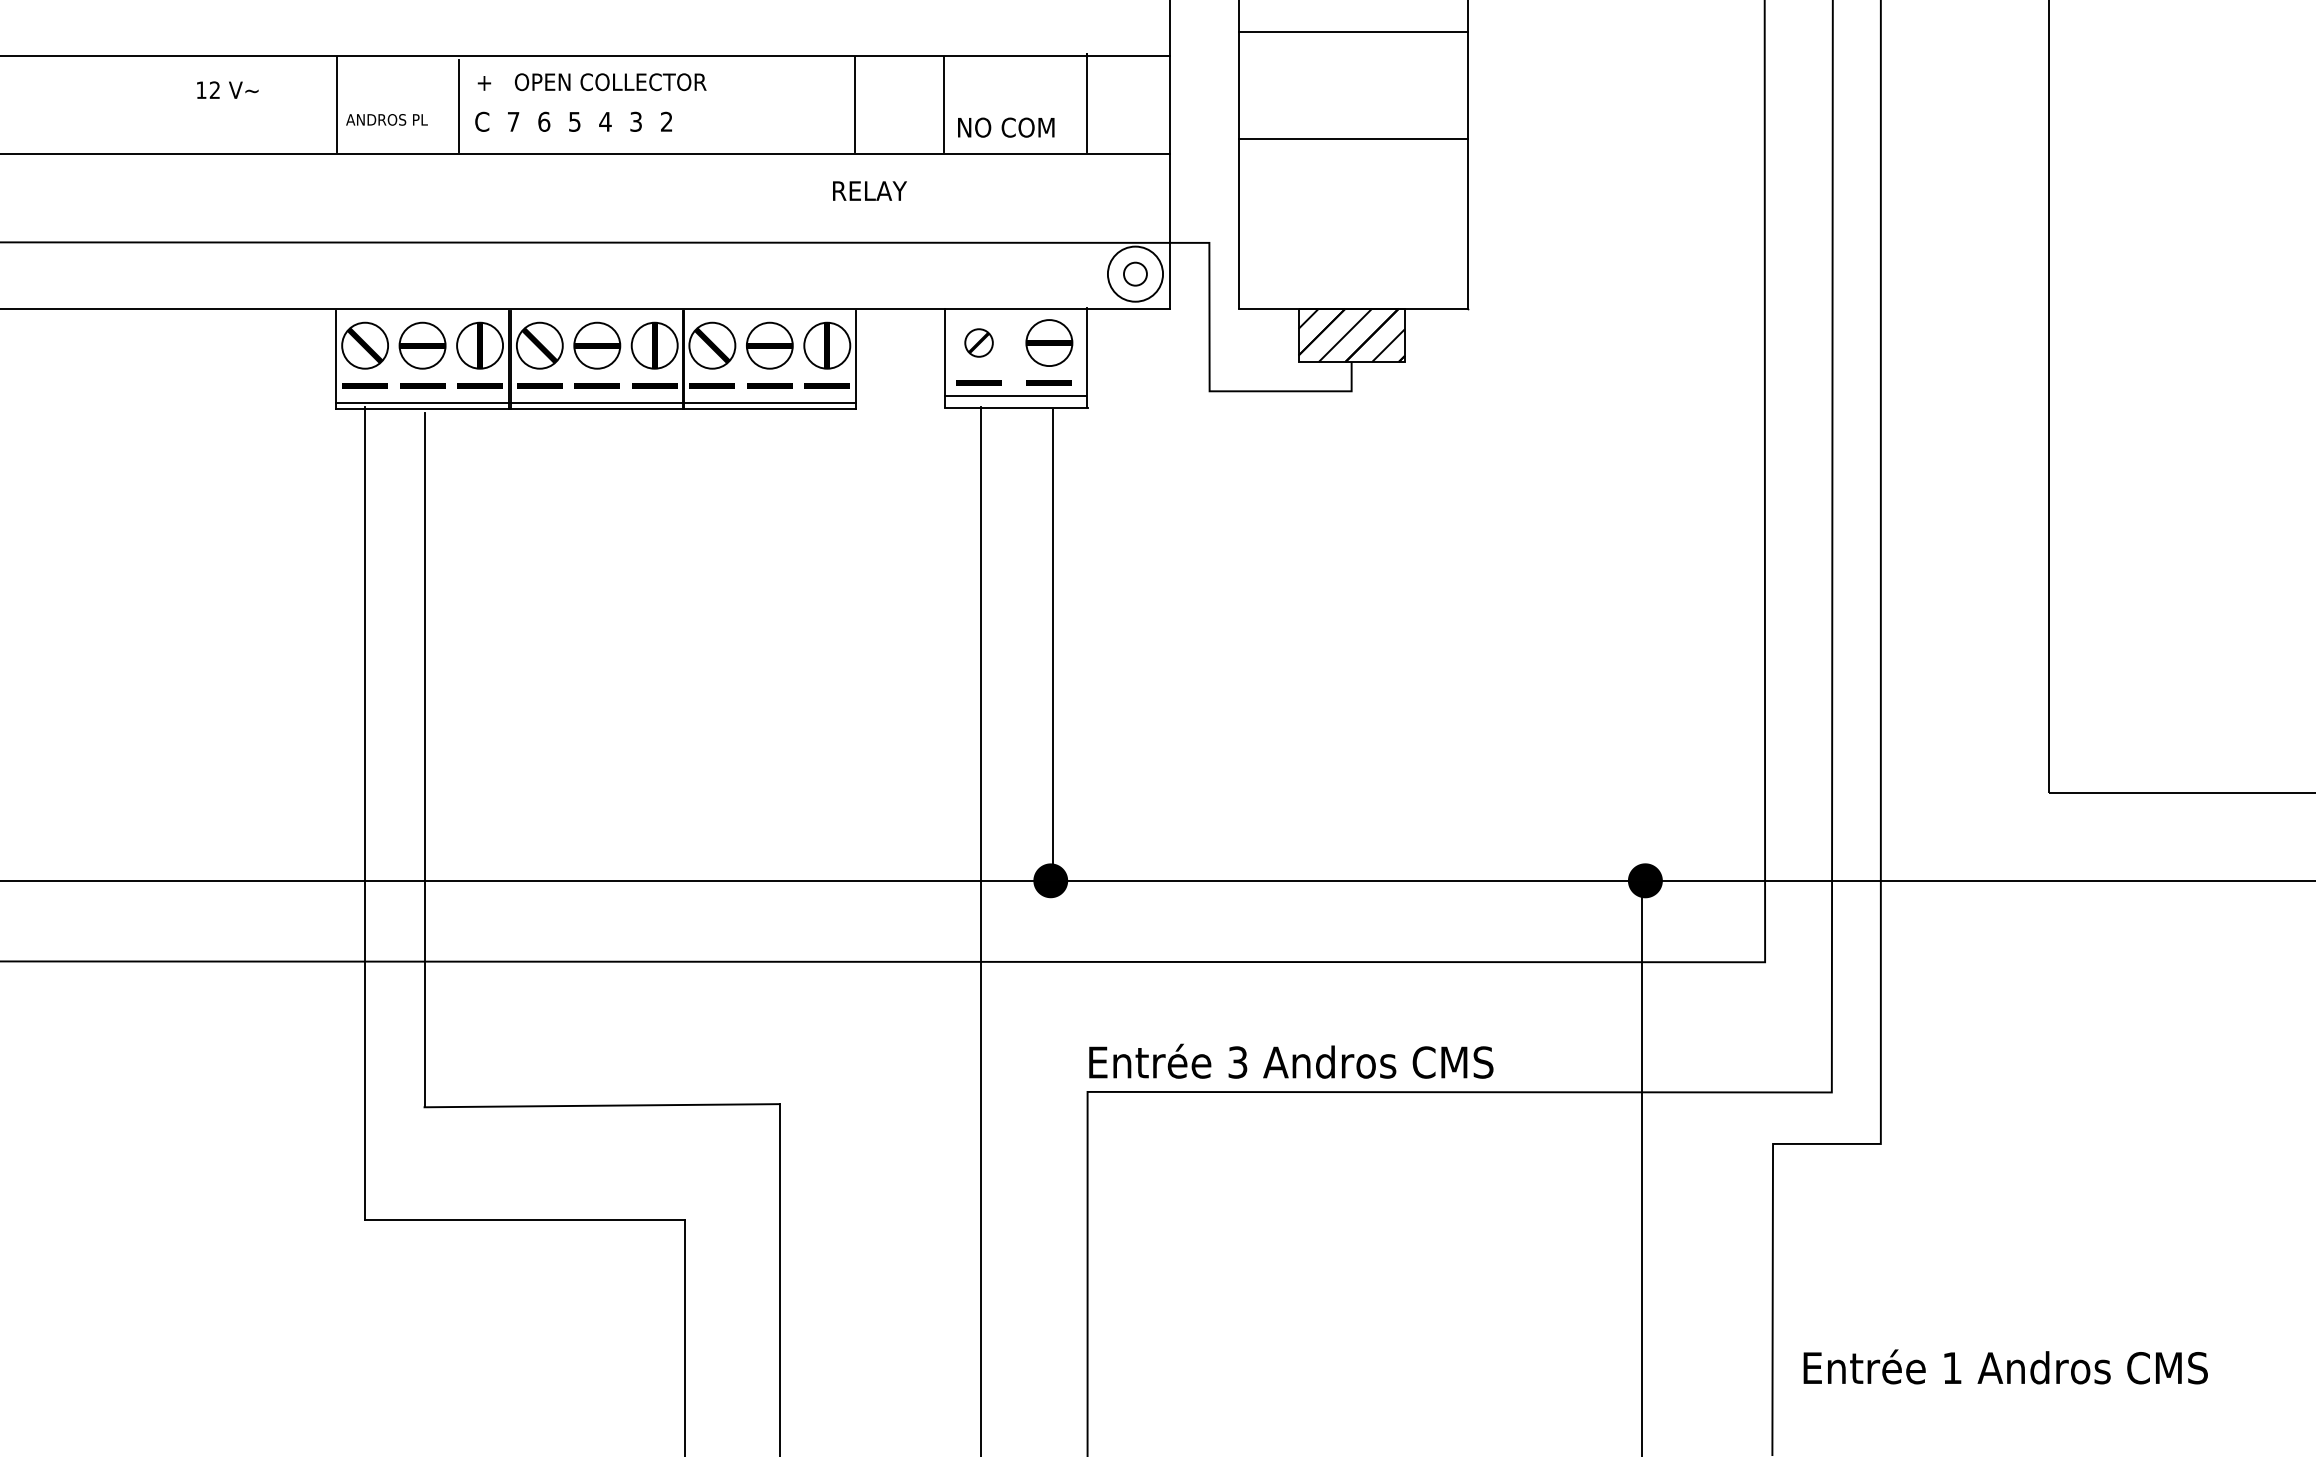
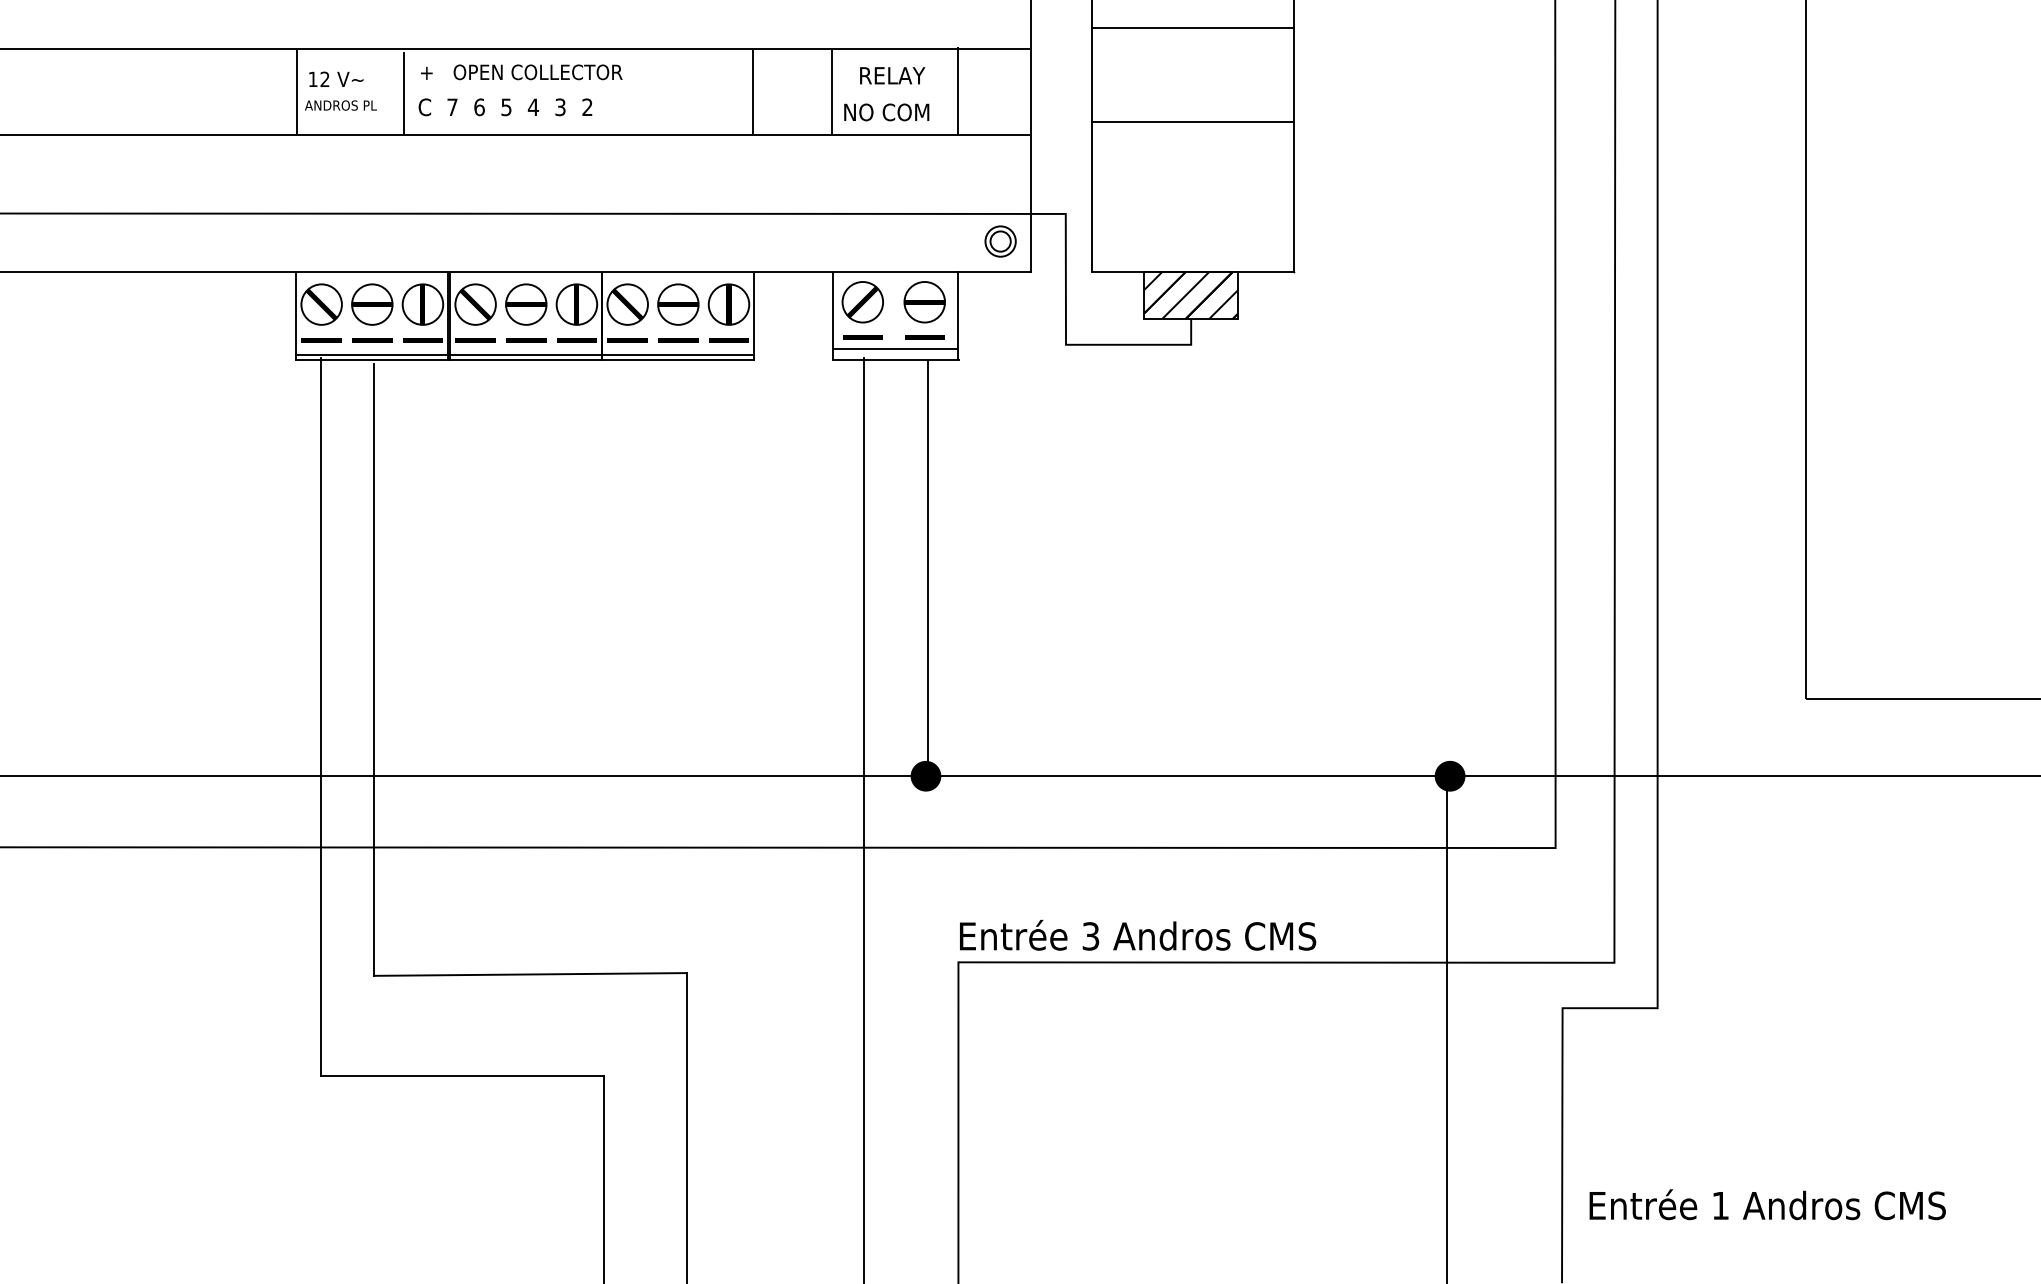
text: (227, 89) -> (336, 78), moved
text: (869, 190) -> (892, 75), moved
circle: (1135, 273) -> (1000, 240), size x0.62
part: (978, 342) -> (862, 301), size x1.67

